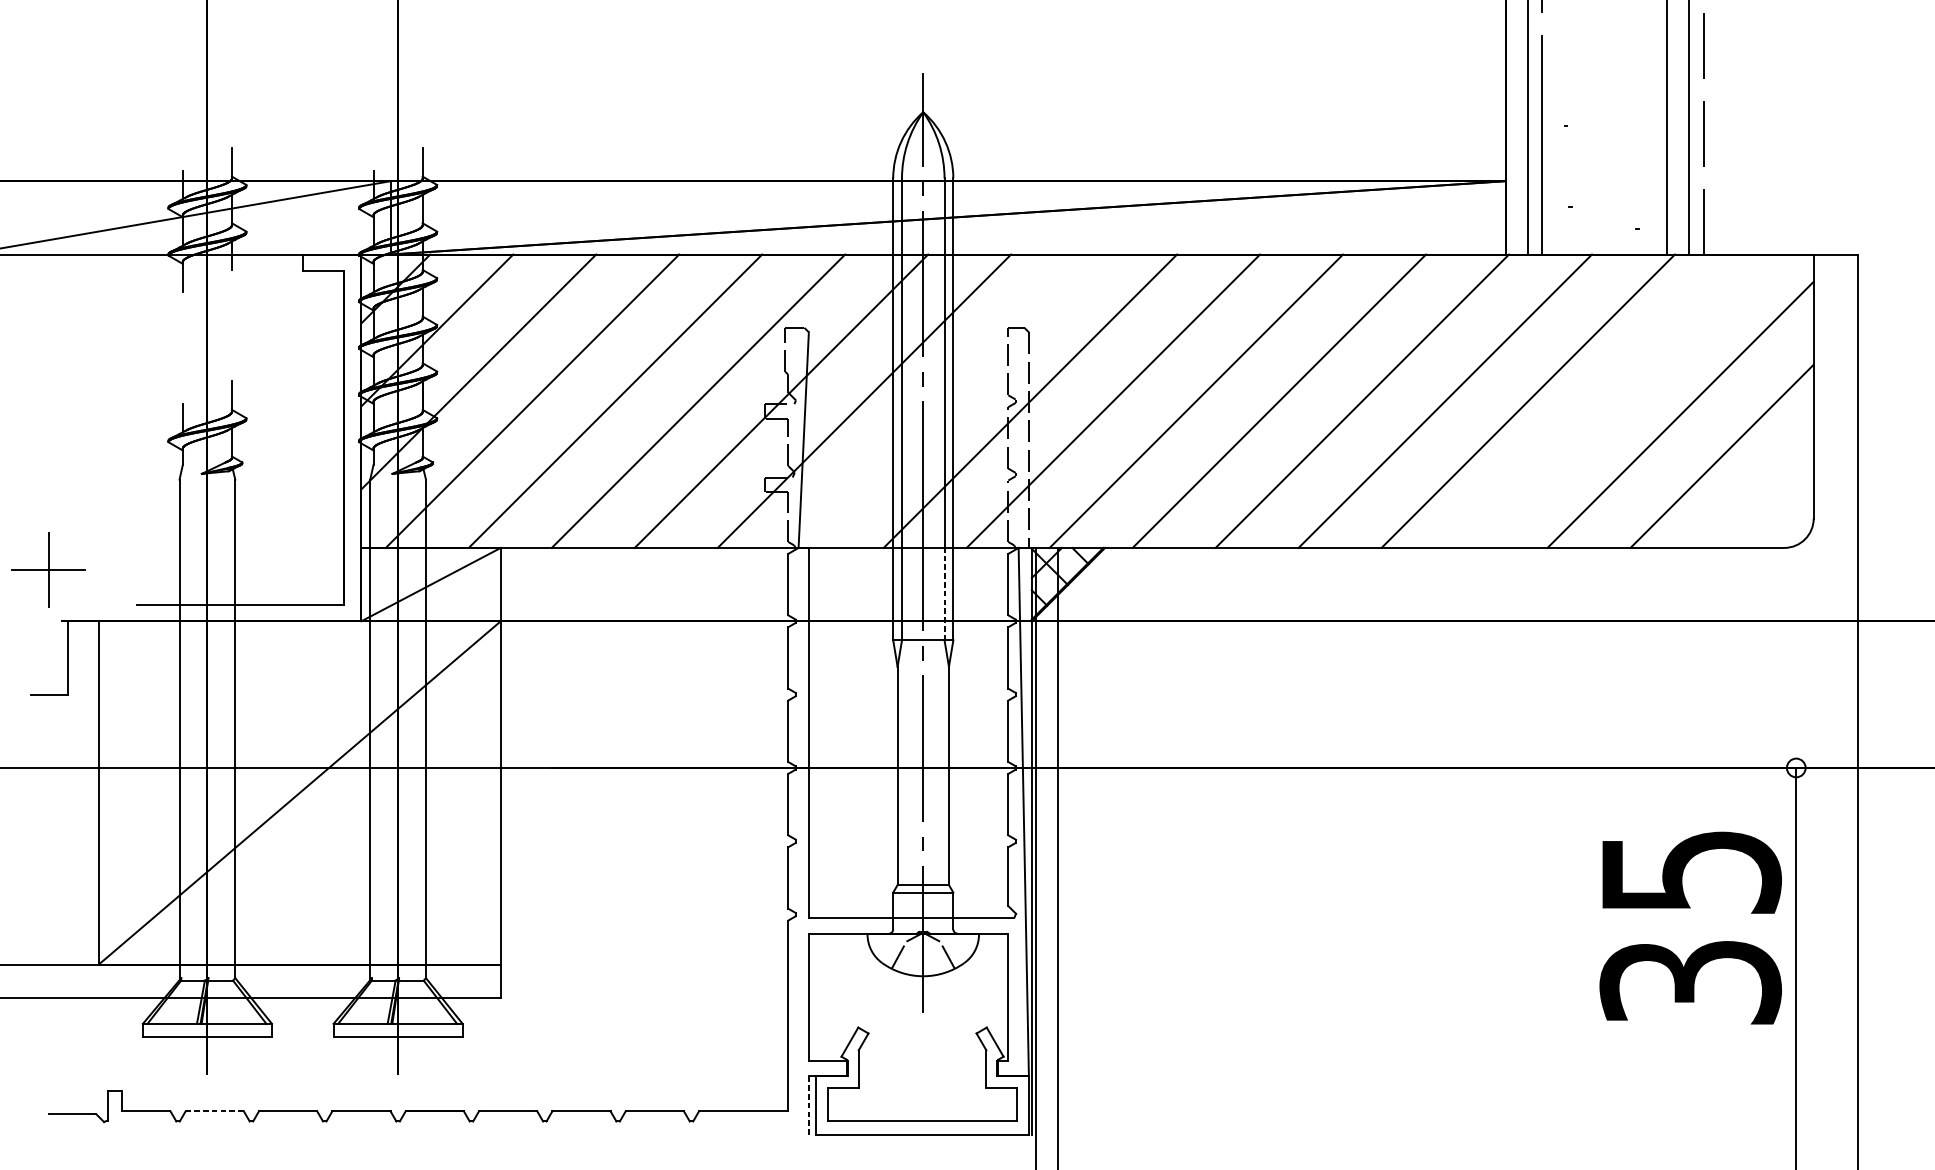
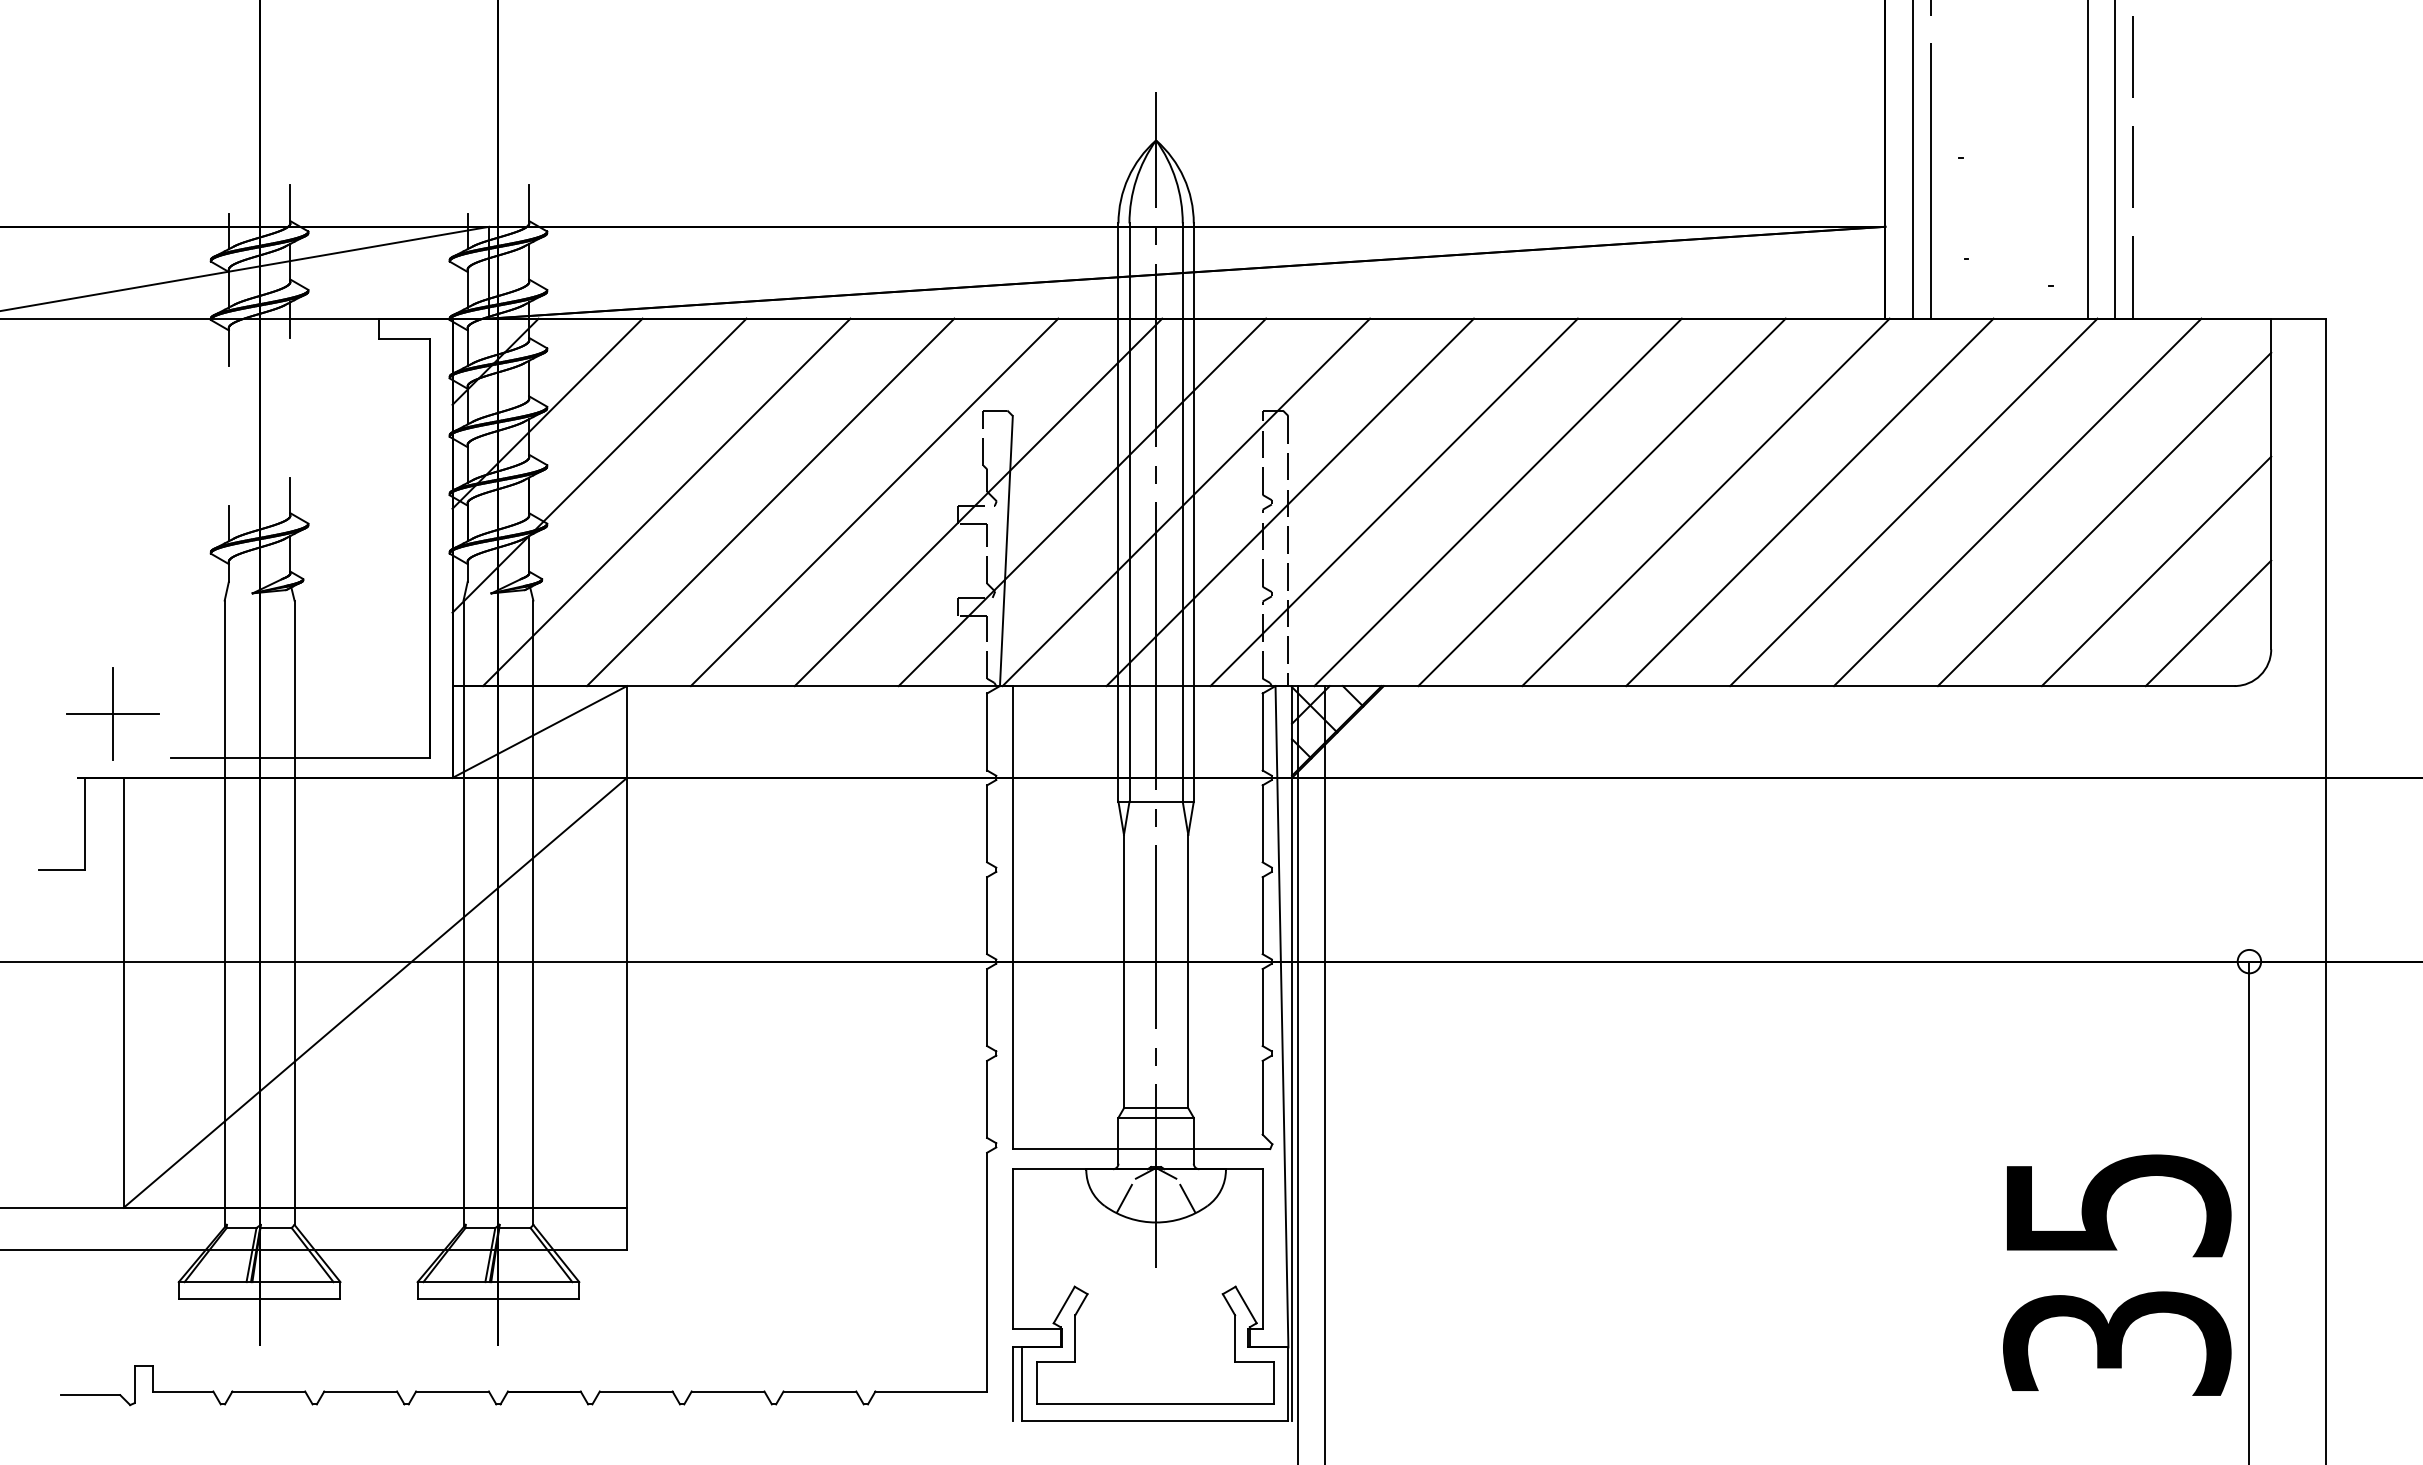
line: (947, 401) -> (1186, 502), added
line: (1611, 401) -> (2017, 502), added
line: (1763, 497) -> (2208, 623), added
part: (48, 569) -> (112, 713), moved
line: (944, 593) -> (1182, 743), dashed -> solid
text: (1690, 927) -> (2117, 1274), moved
line: (808, 1105) -> (1012, 1384), dashed -> solid
line: (214, 1111) -> (268, 1391), dashed -> solid

